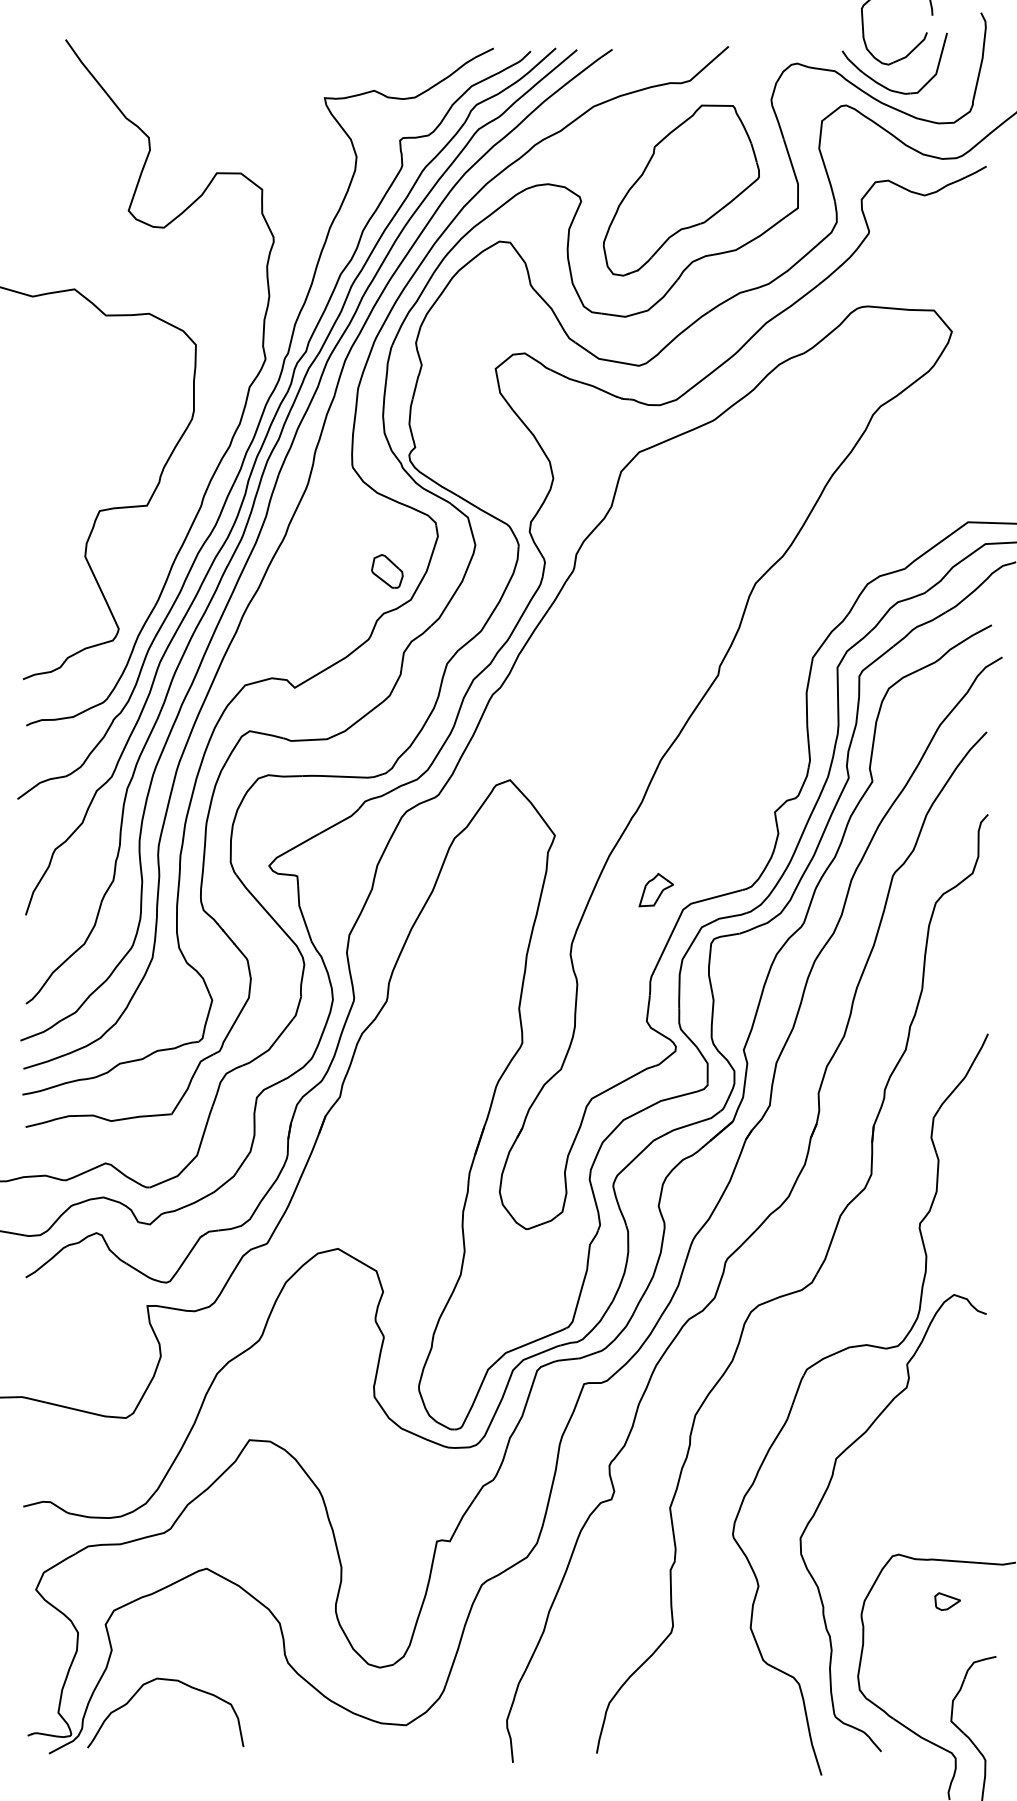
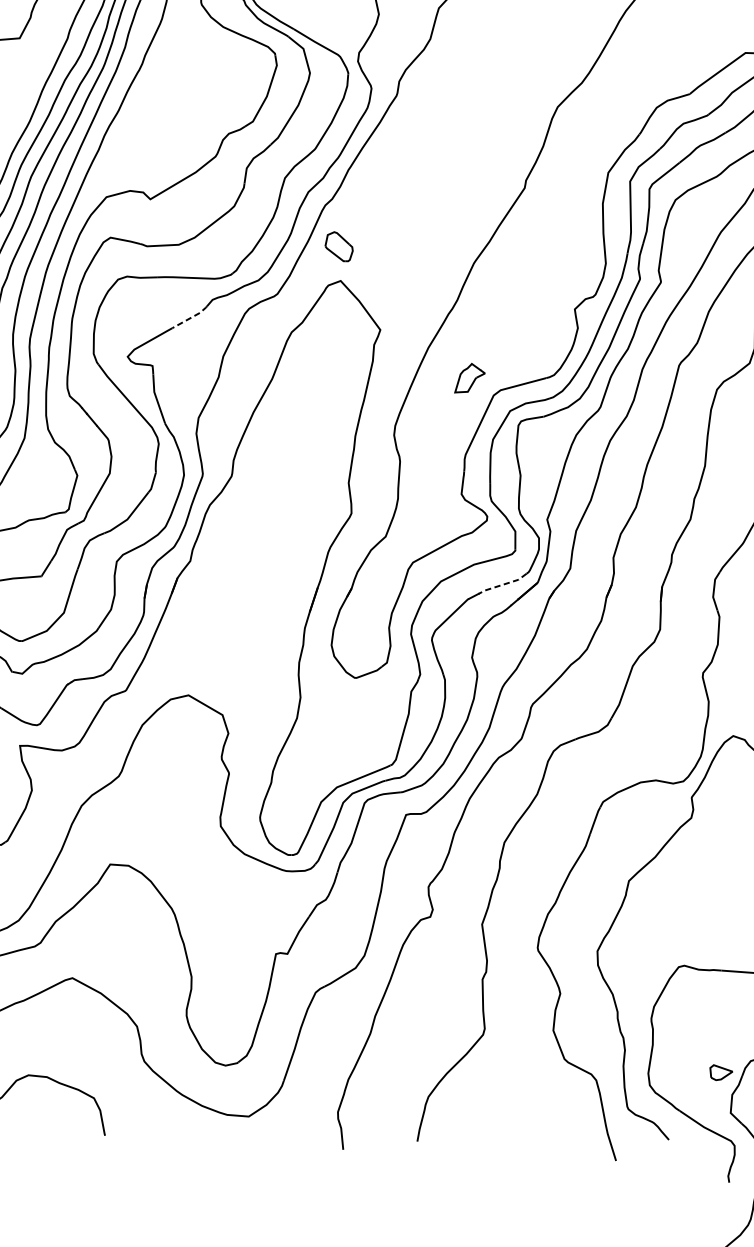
part: (387, 571) -> (339, 246), moved
line: (340, 821) -> (190, 317), solid -> dashed
line: (693, 1123) -> (502, 584), solid -> dashed
part: (947, 1601) -> (721, 1072), moved

